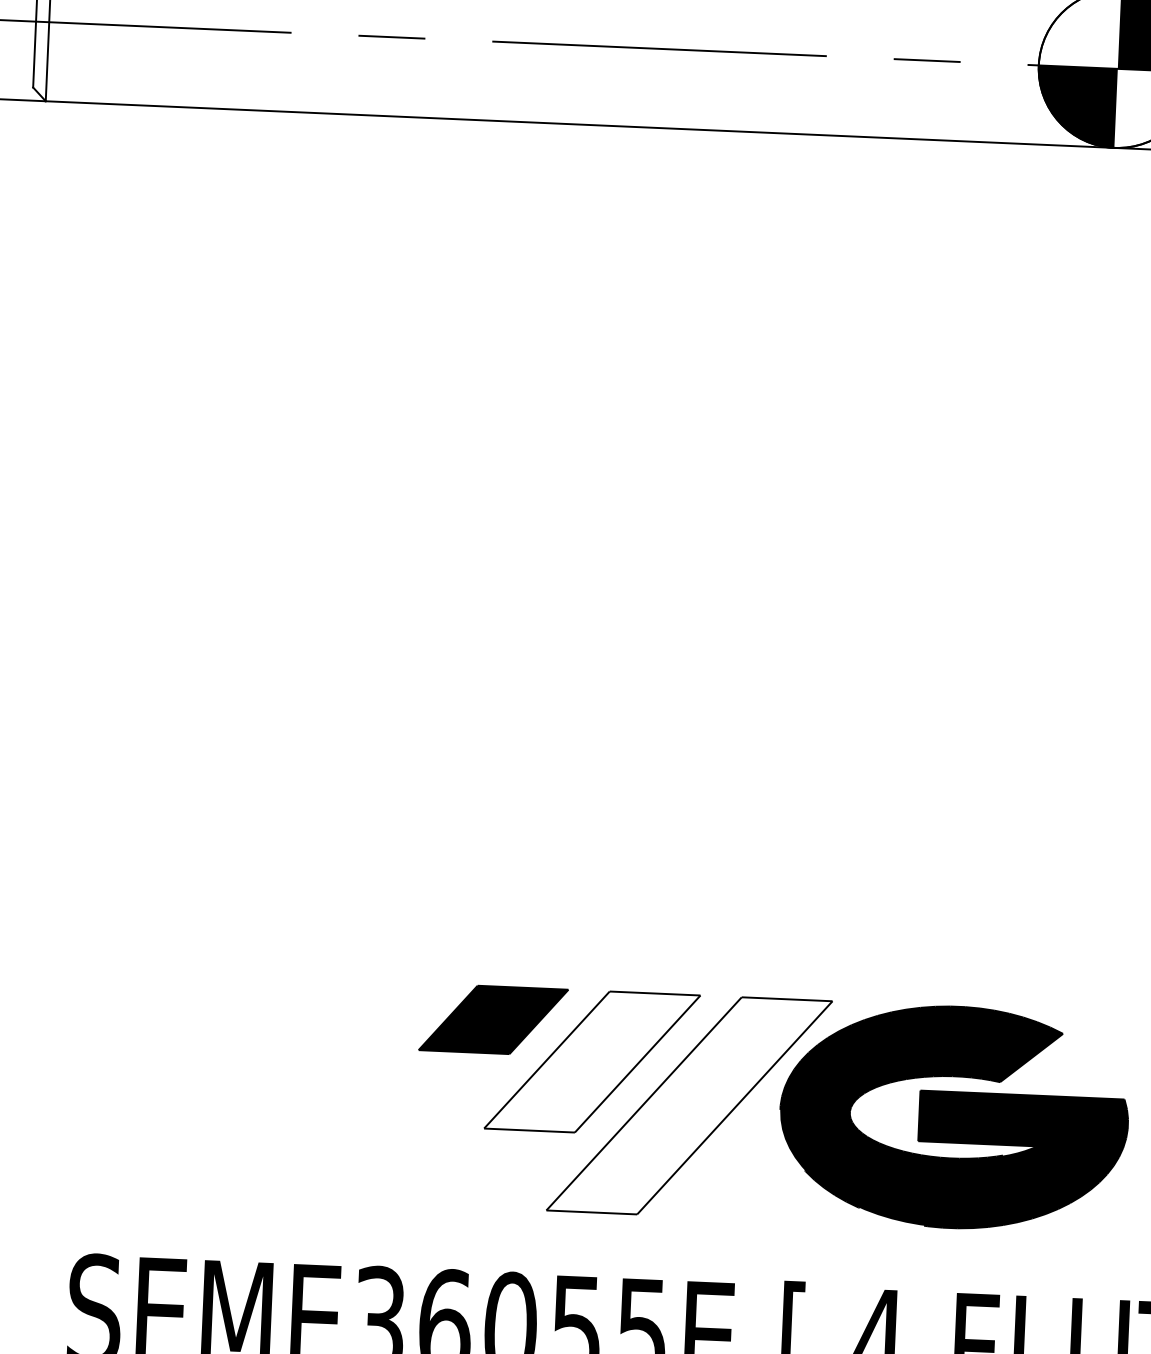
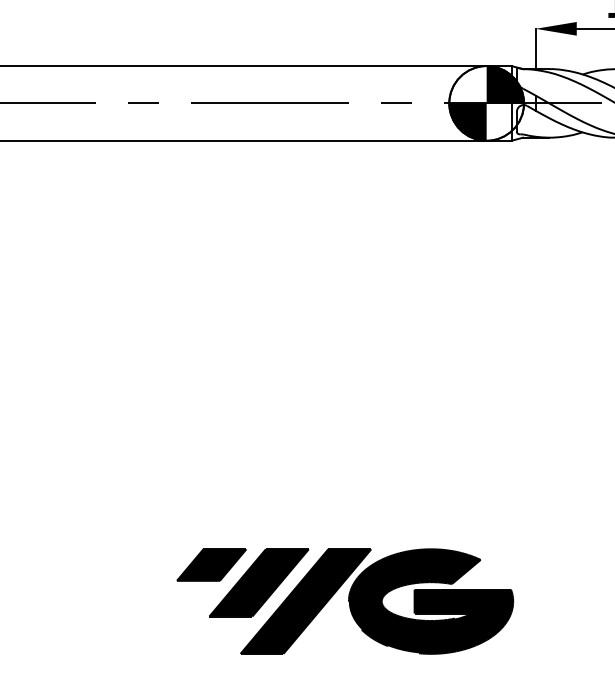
fill: (590, 1061) -> (258, 582), added
fill: (688, 1105) -> (305, 601), added

